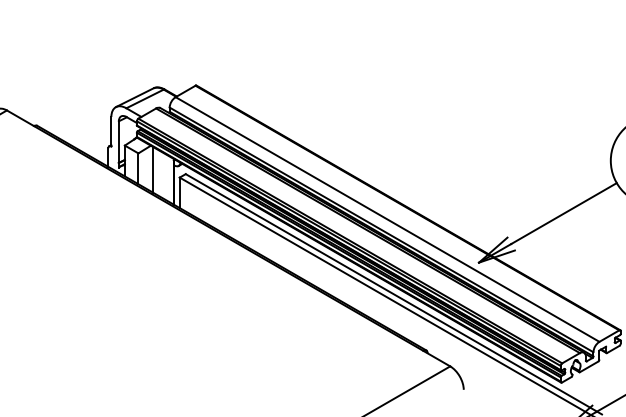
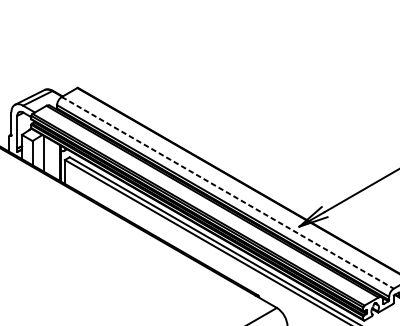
line: (387, 219) -> (227, 192), solid -> dashed

